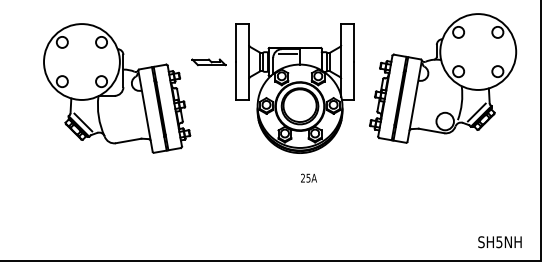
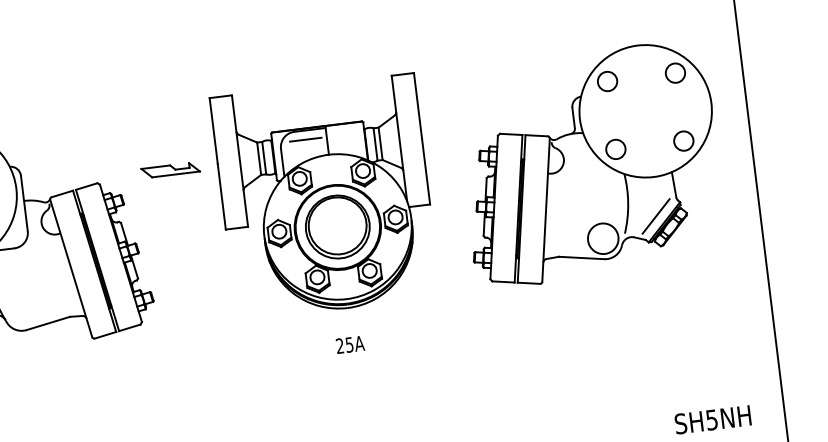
part: (443, 78) -> (591, 164), moved
text: (308, 177) -> (349, 343), moved

